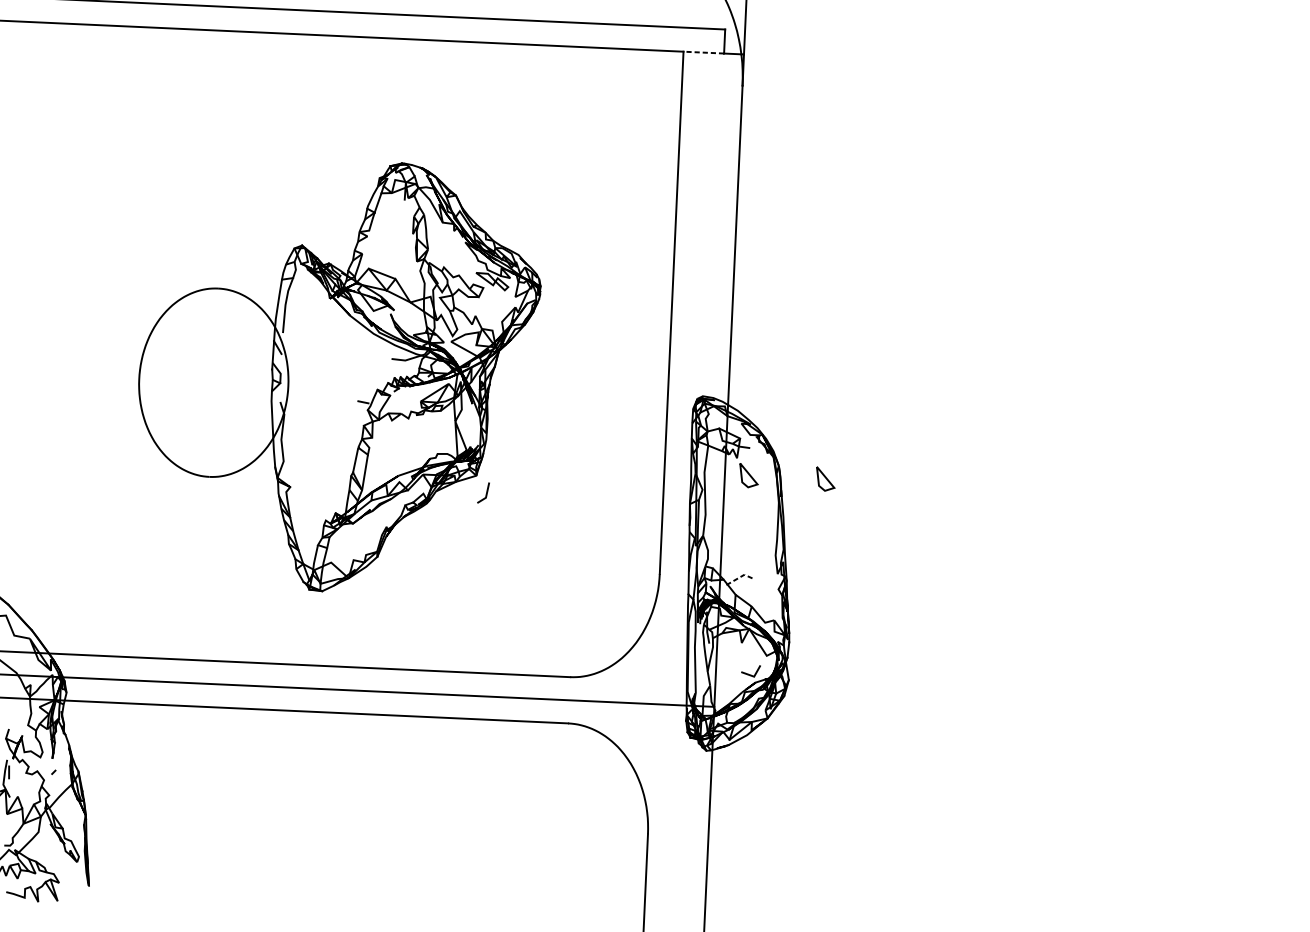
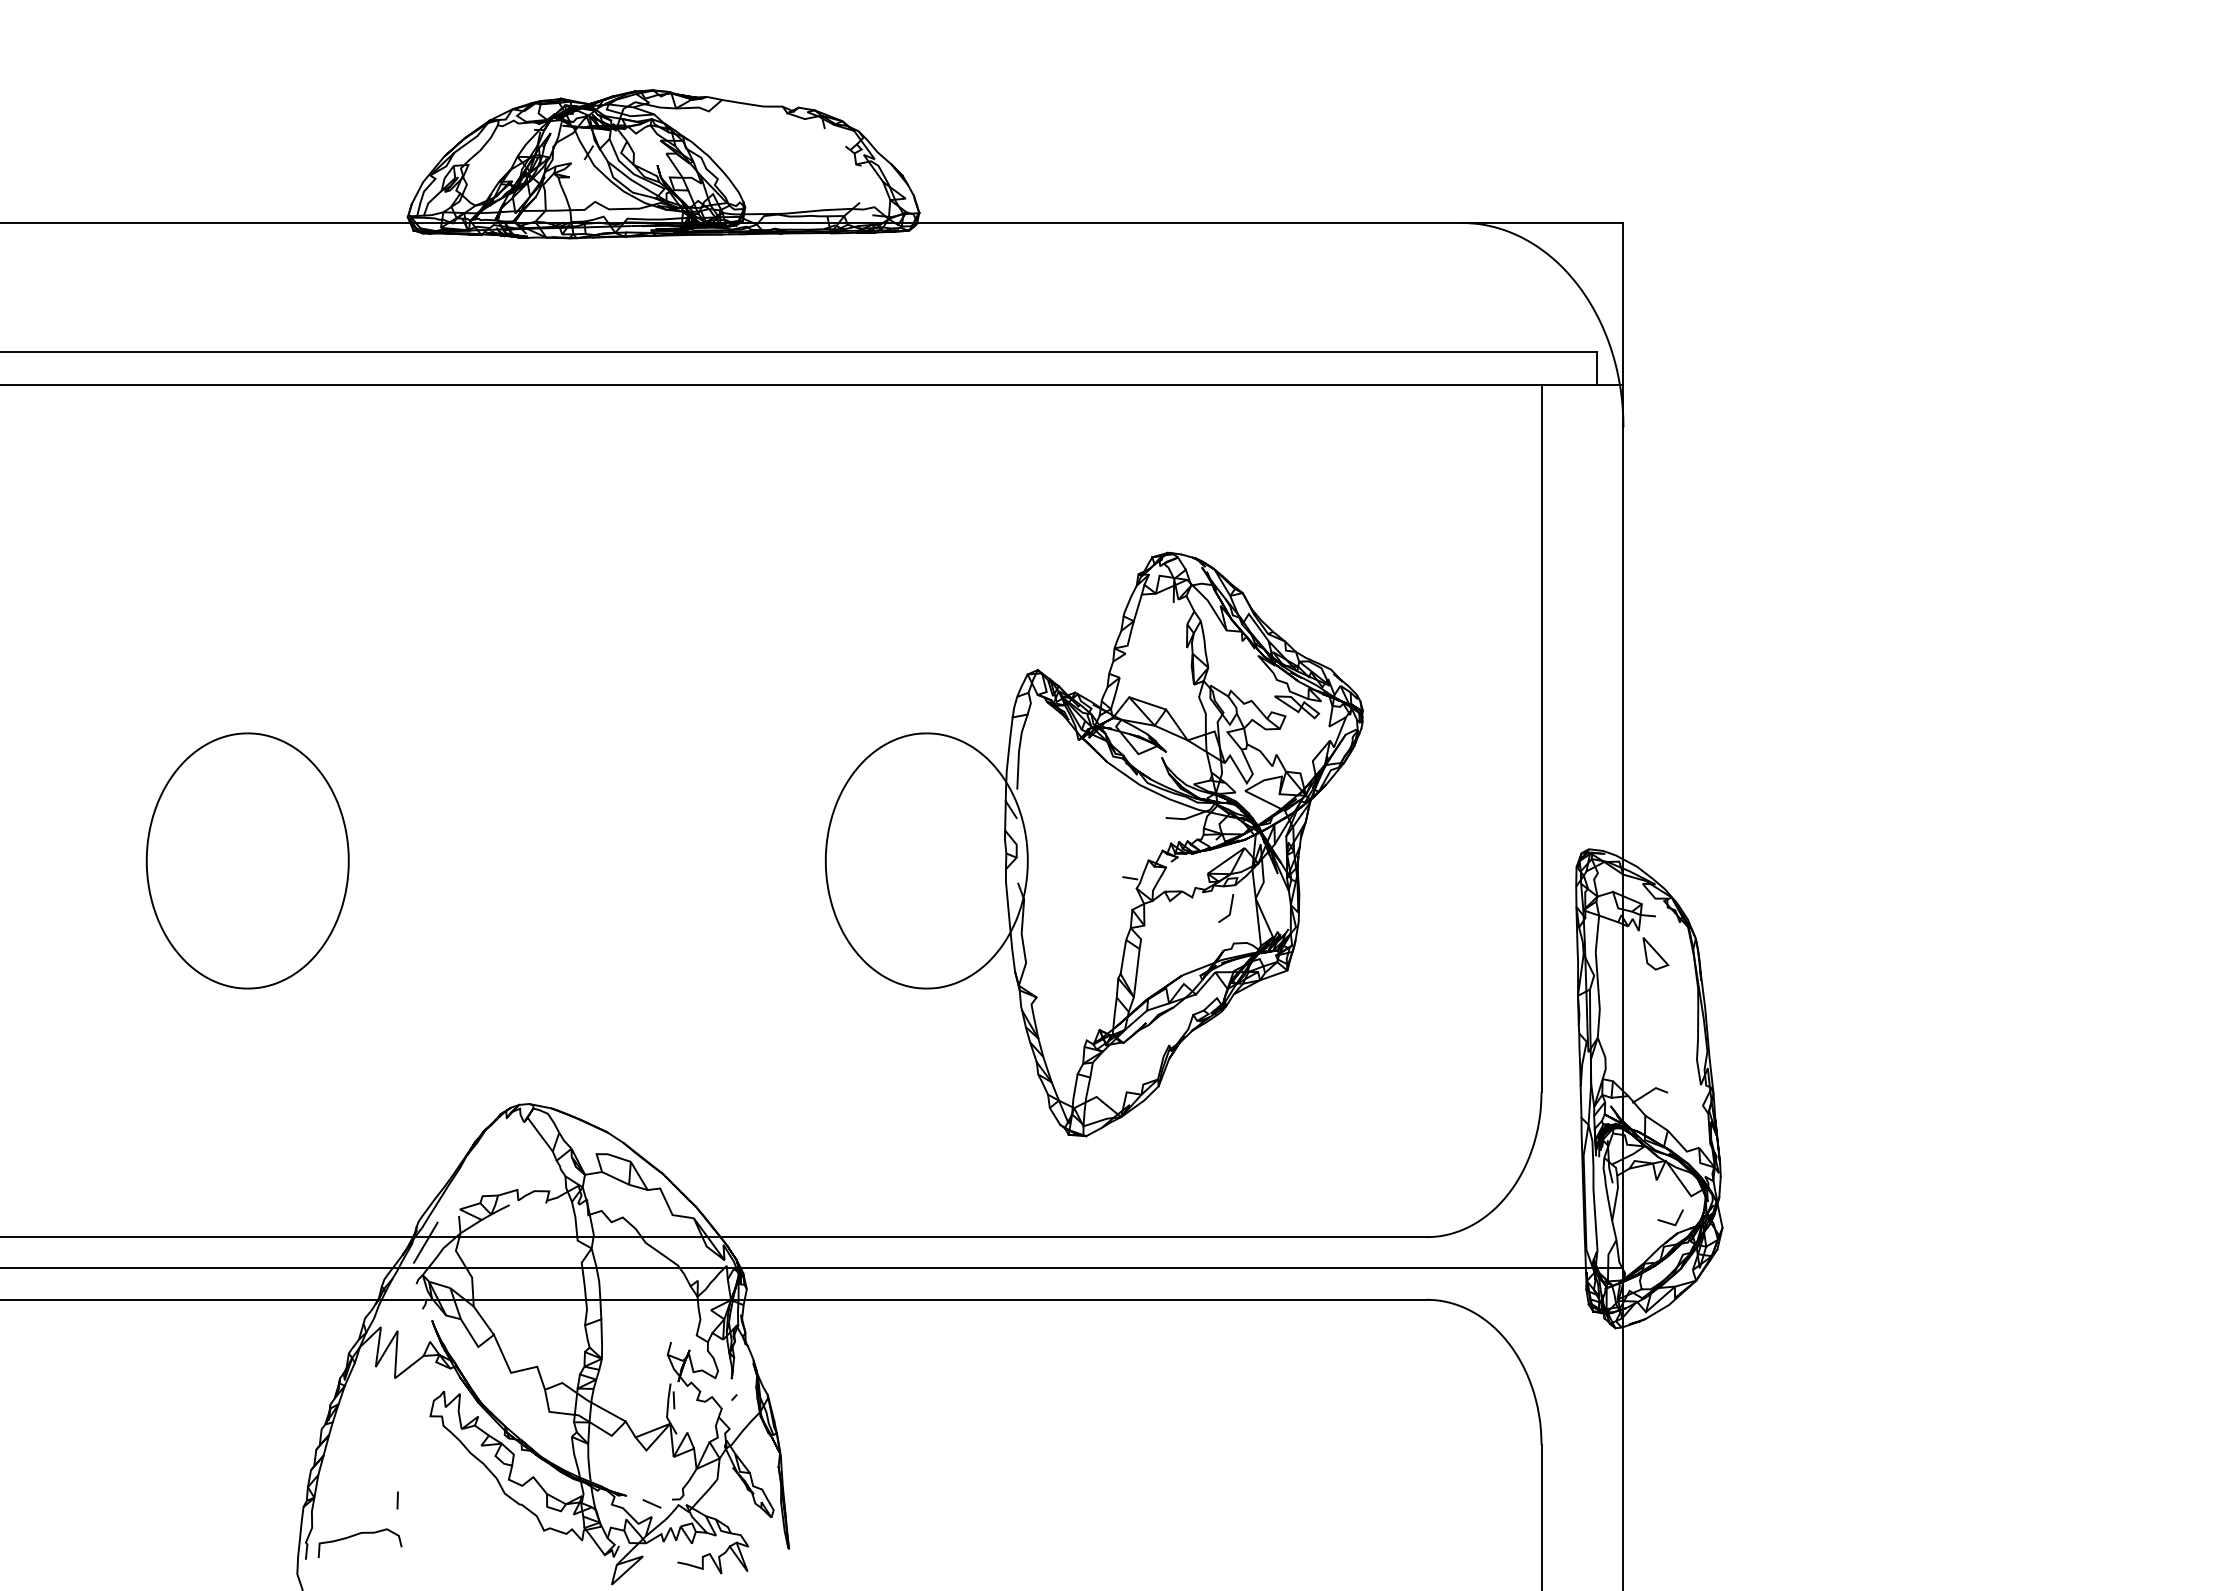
line: (703, 52) -> (1568, 384), dashed -> solid
part: (825, 478) -> (1759, 953), removed
line: (485, 493) -> (1229, 909), moved
line: (740, 577) -> (1650, 1091), dashed -> solid

